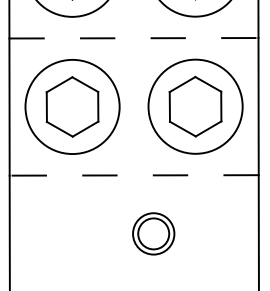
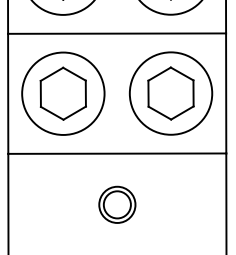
line: (134, 38) -> (117, 33), dashed -> solid
line: (134, 175) -> (117, 153), dashed -> solid
part: (153, 233) -> (117, 204), moved

